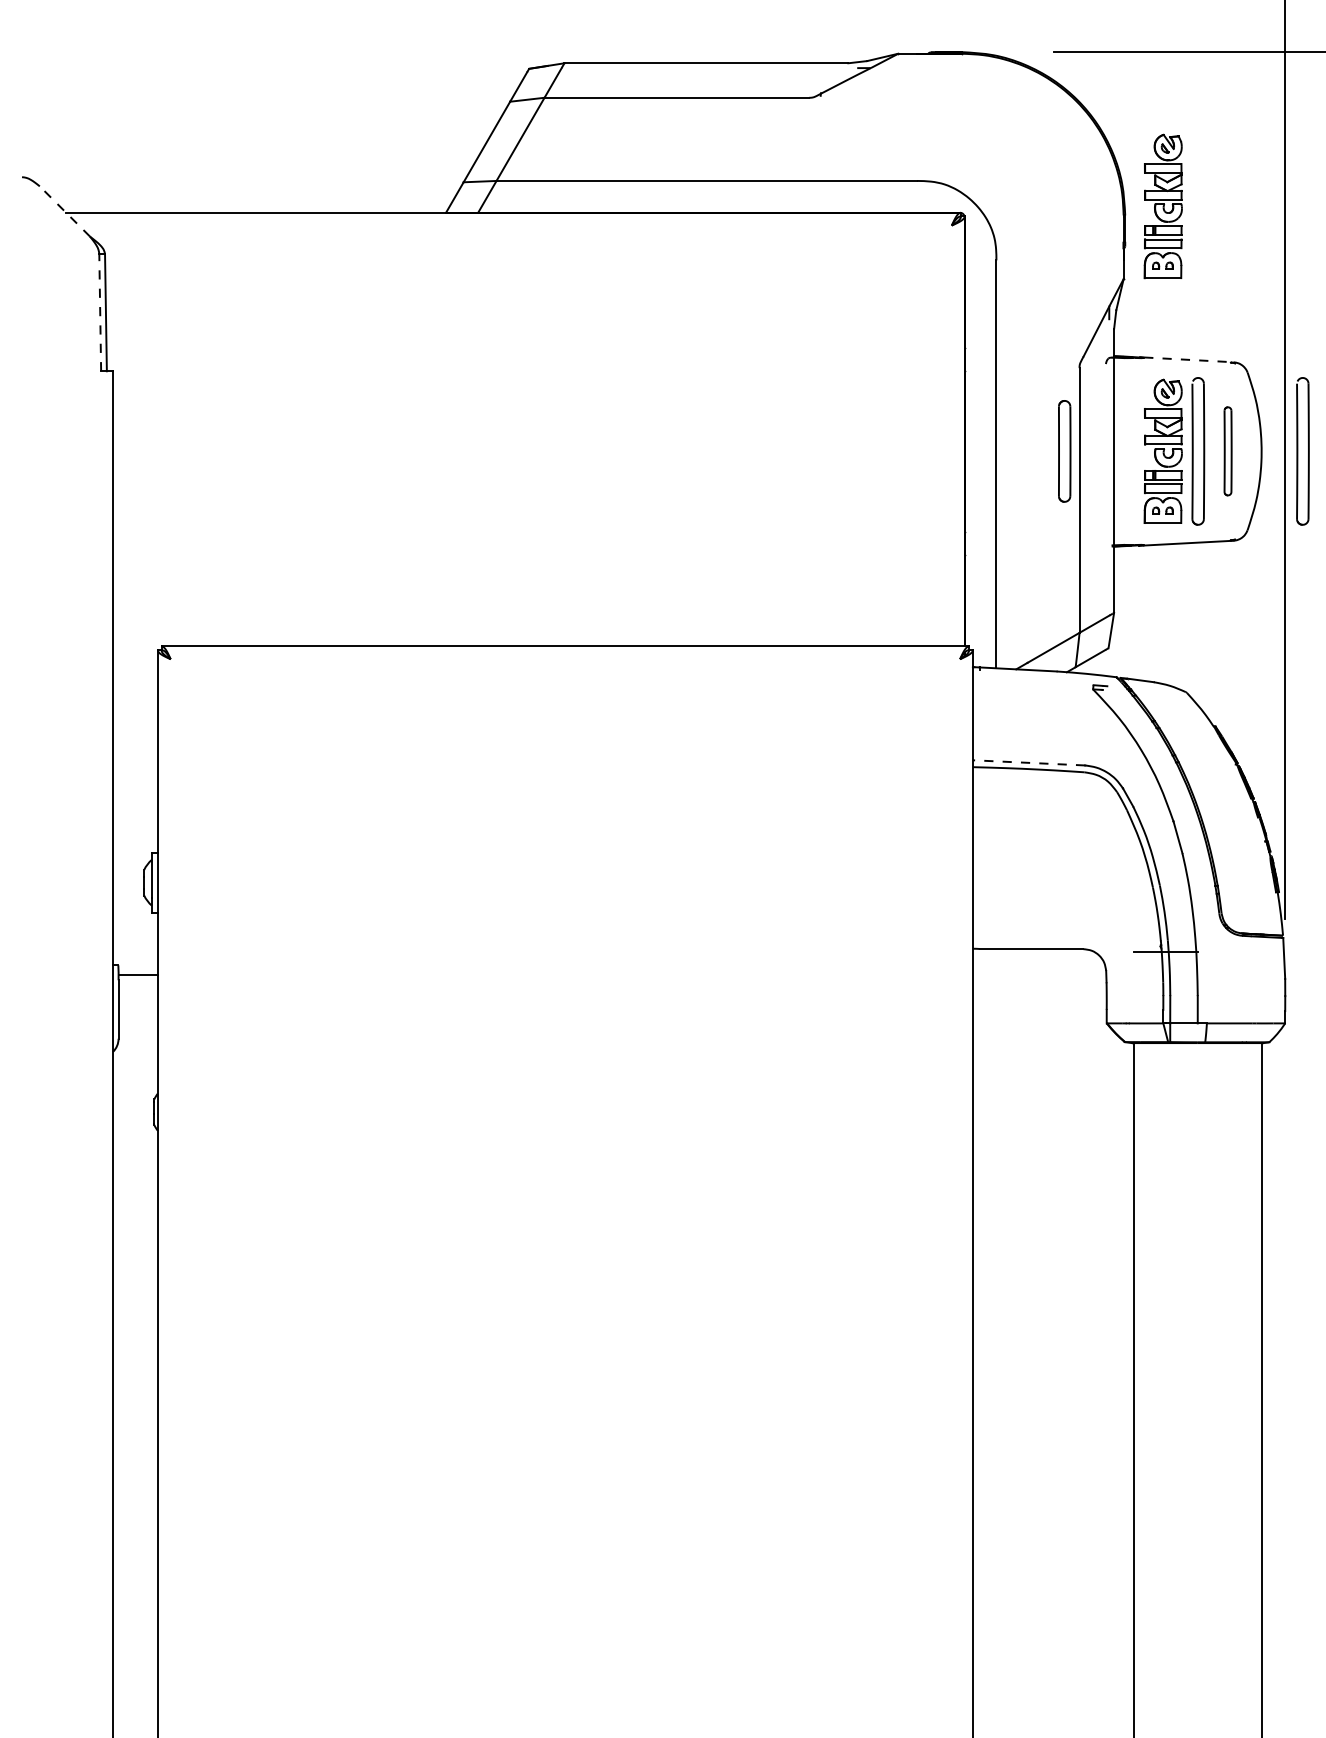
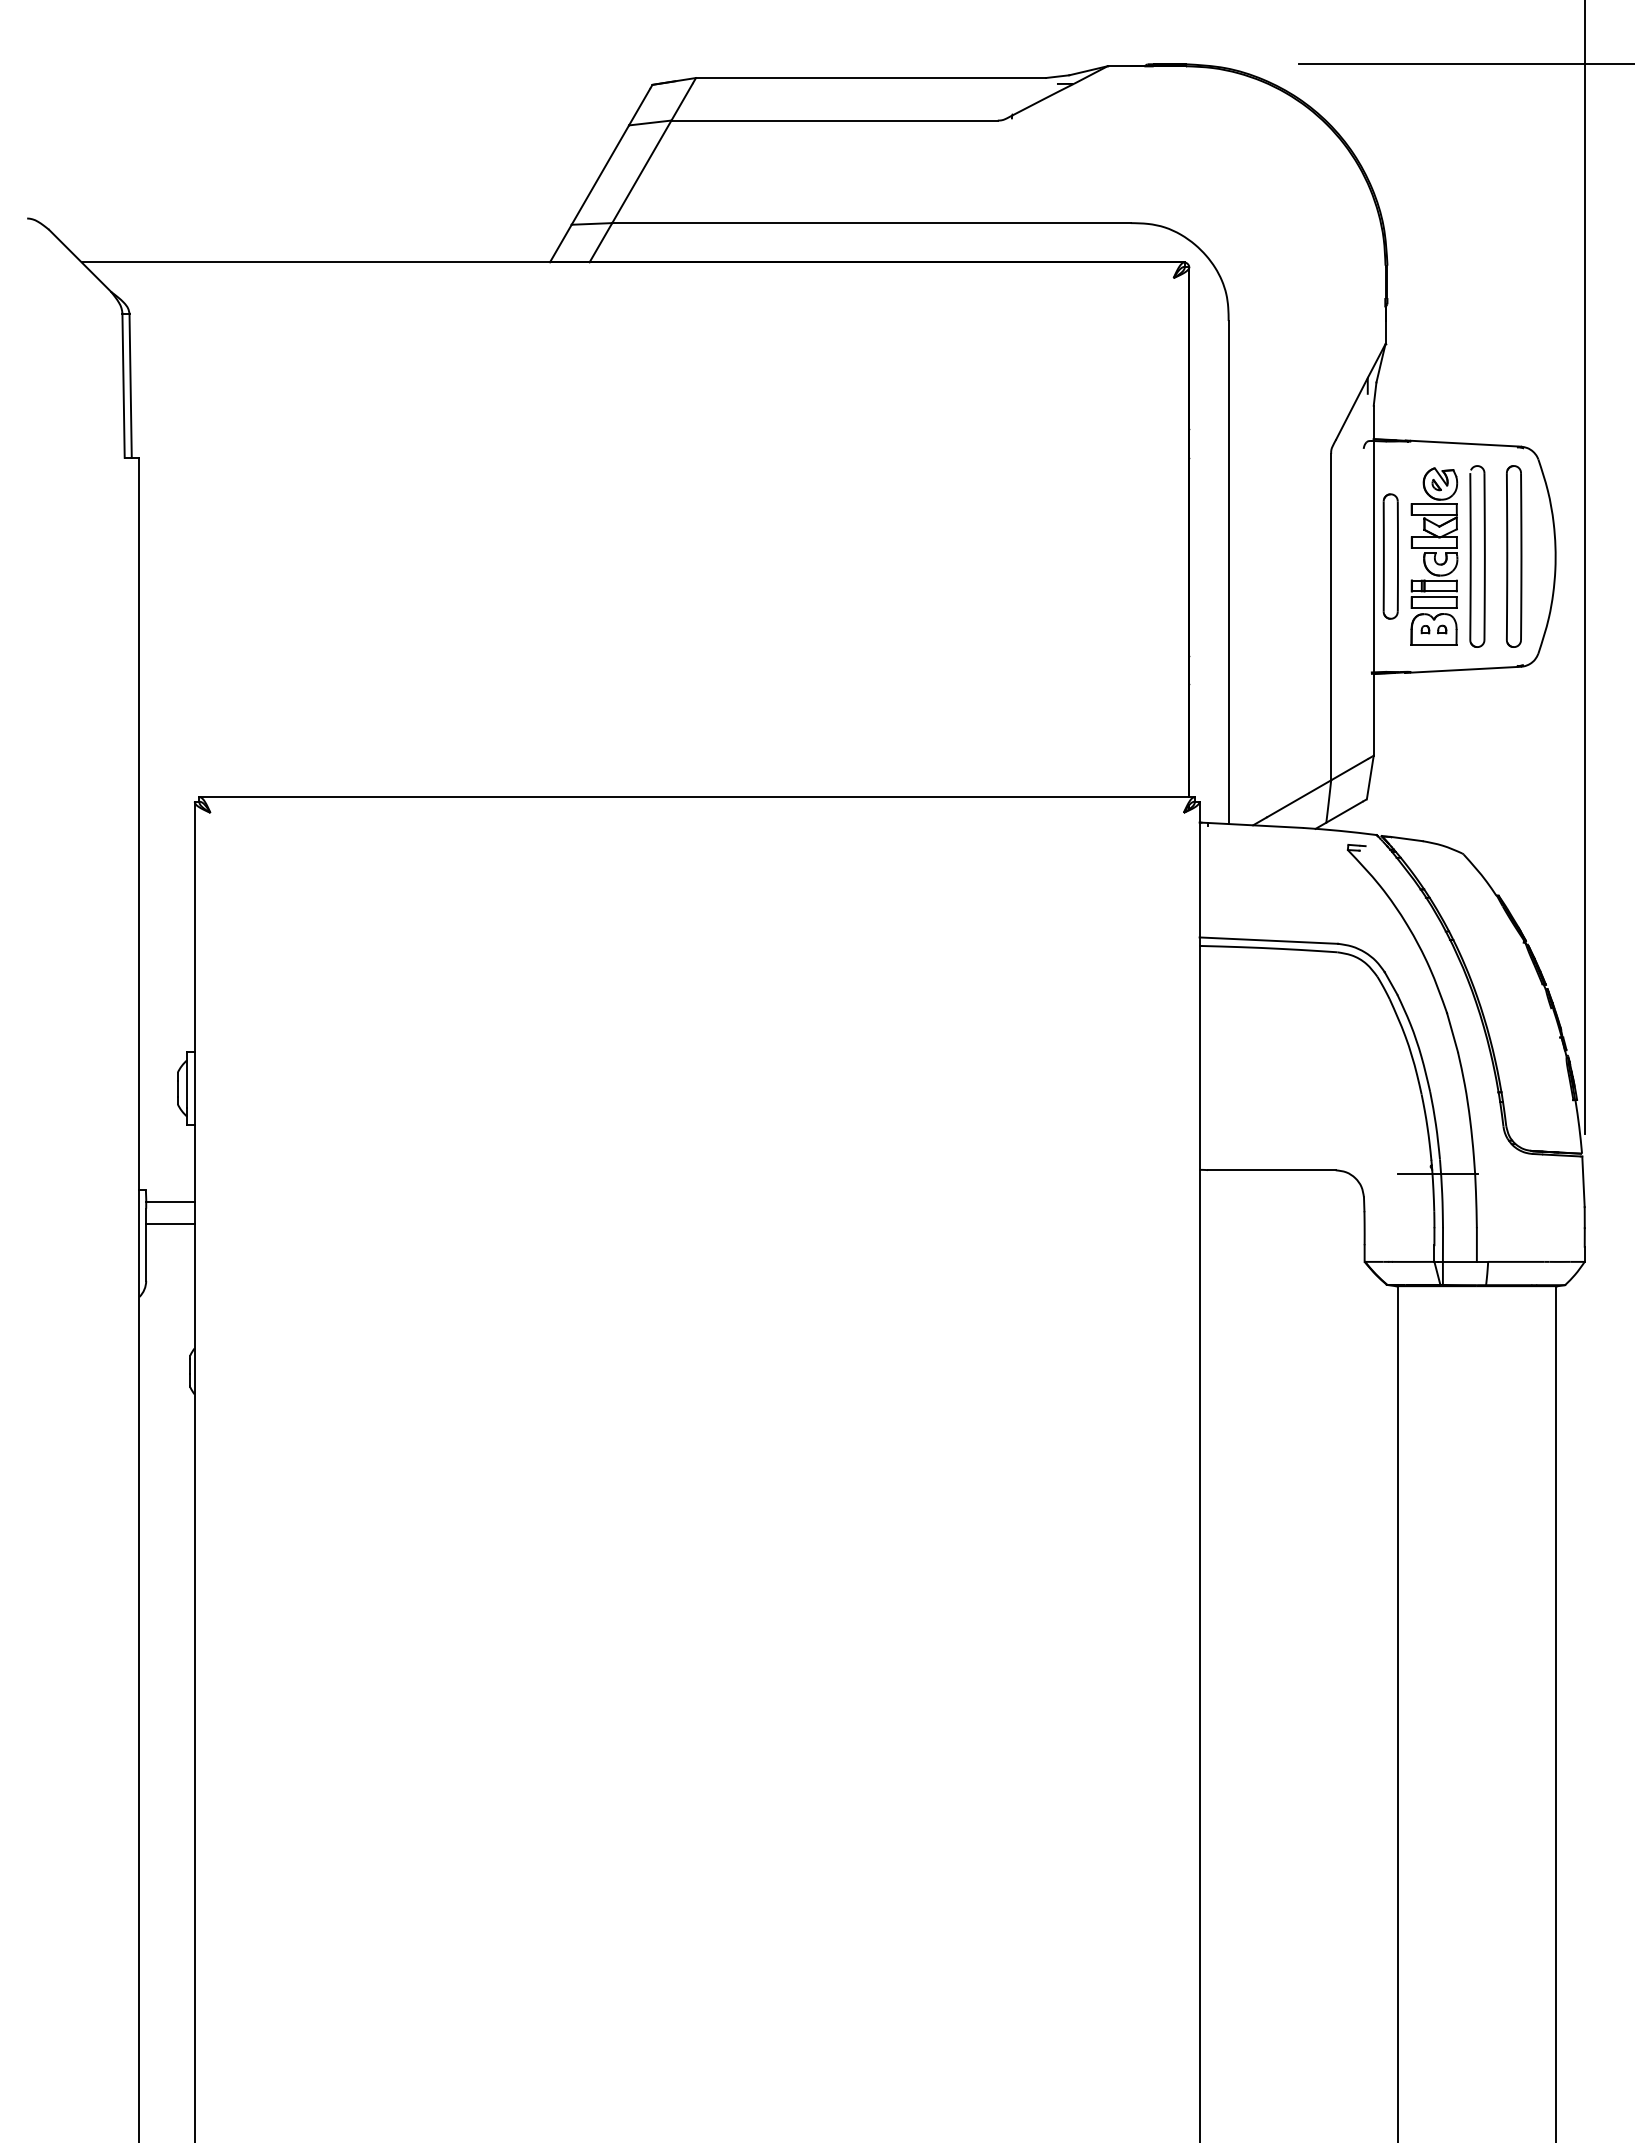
part: (1163, 206) -> (1434, 254), removed
line: (65, 211) -> (80, 260), dashed -> solid
line: (100, 312) -> (123, 385), dashed -> solid
line: (1189, 359) -> (1466, 443), dashed -> solid
part: (1064, 451) -> (1390, 556), moved
part: (1228, 451) -> (1514, 556), size x1.67
part: (1302, 451) -> (1606, 556), removed
line: (1028, 762) -> (1268, 940), dashed -> solid
line: (138, 993) -> (170, 1224), added

